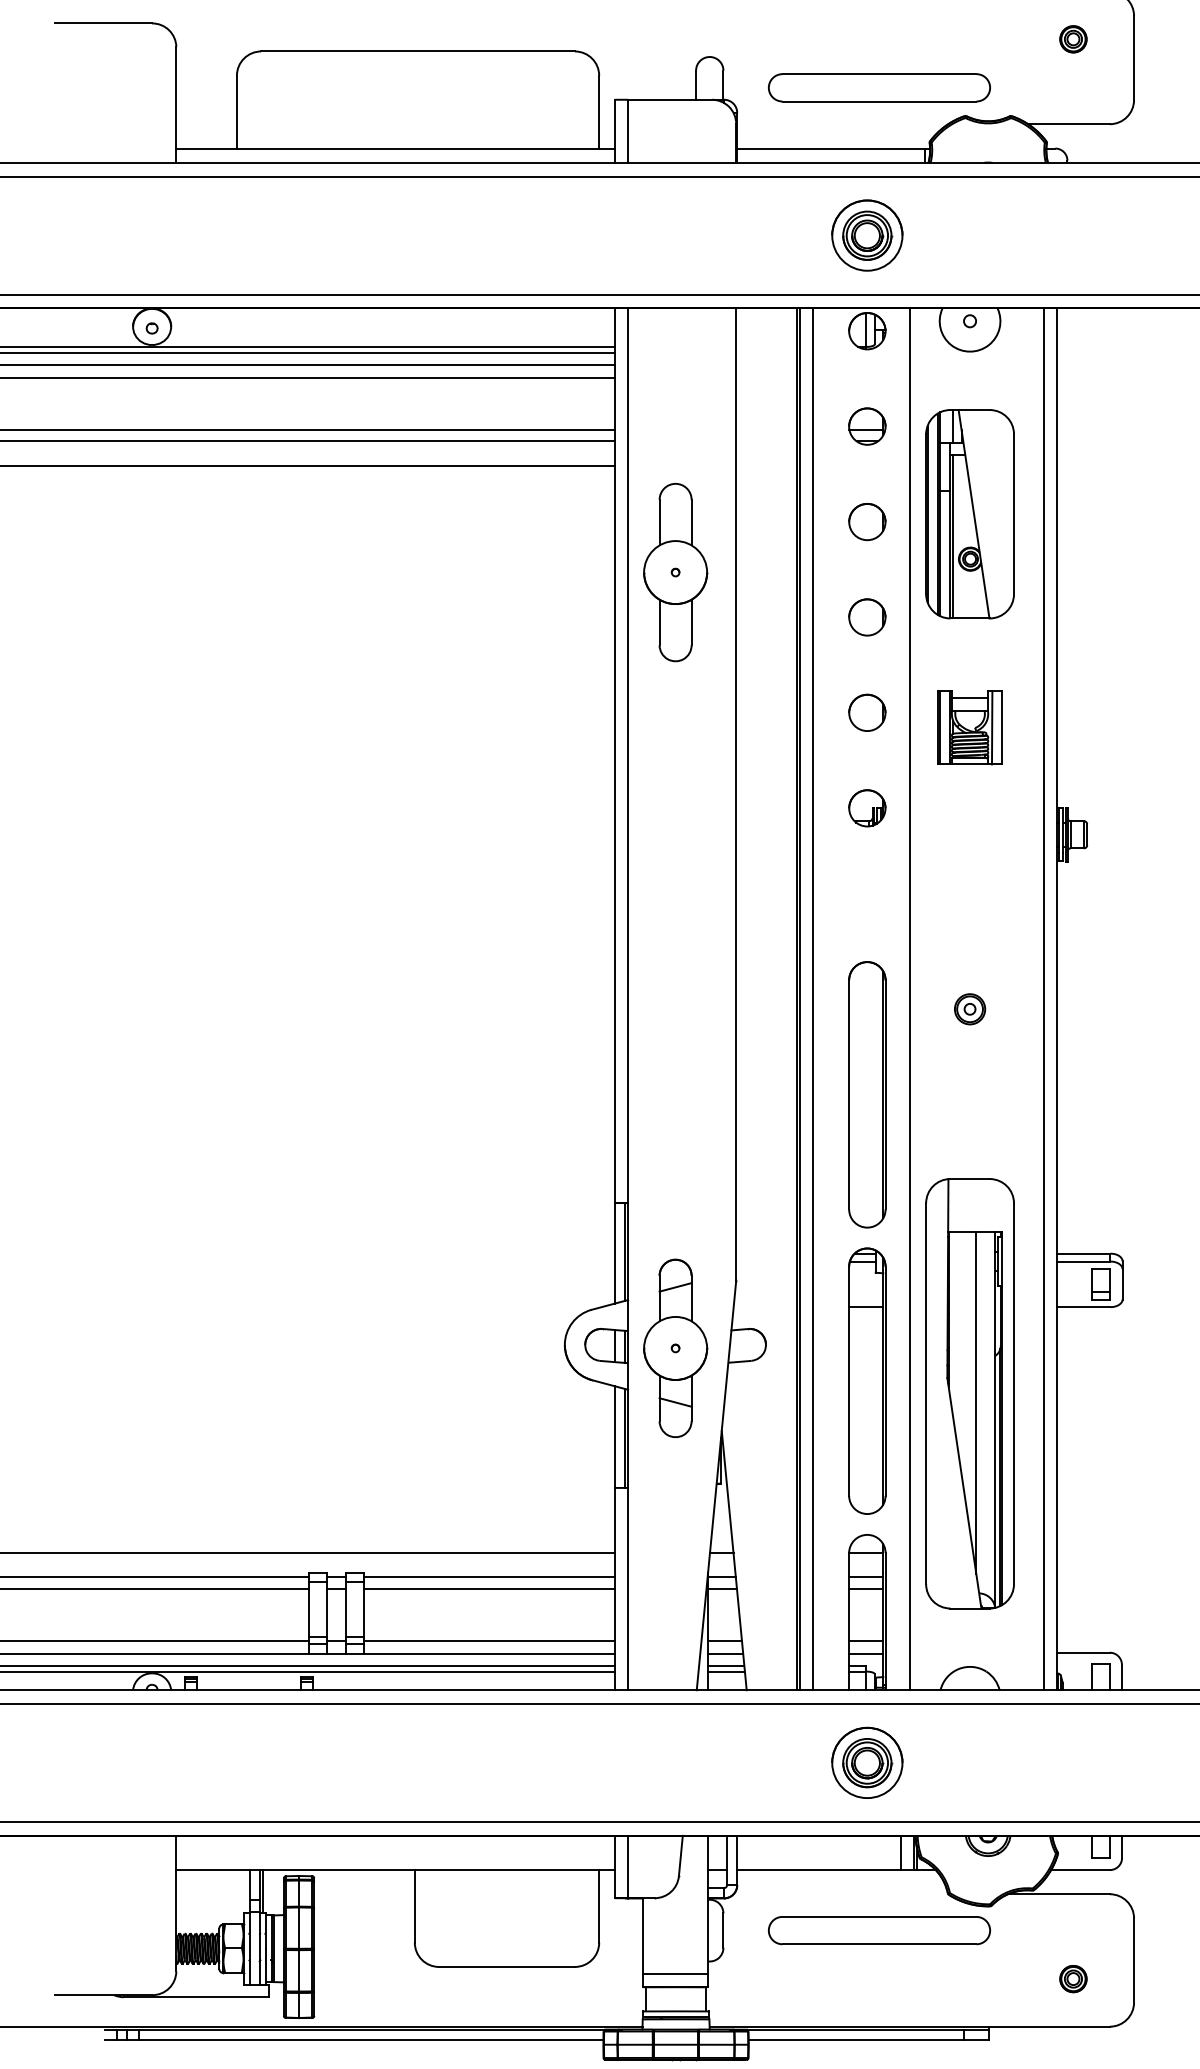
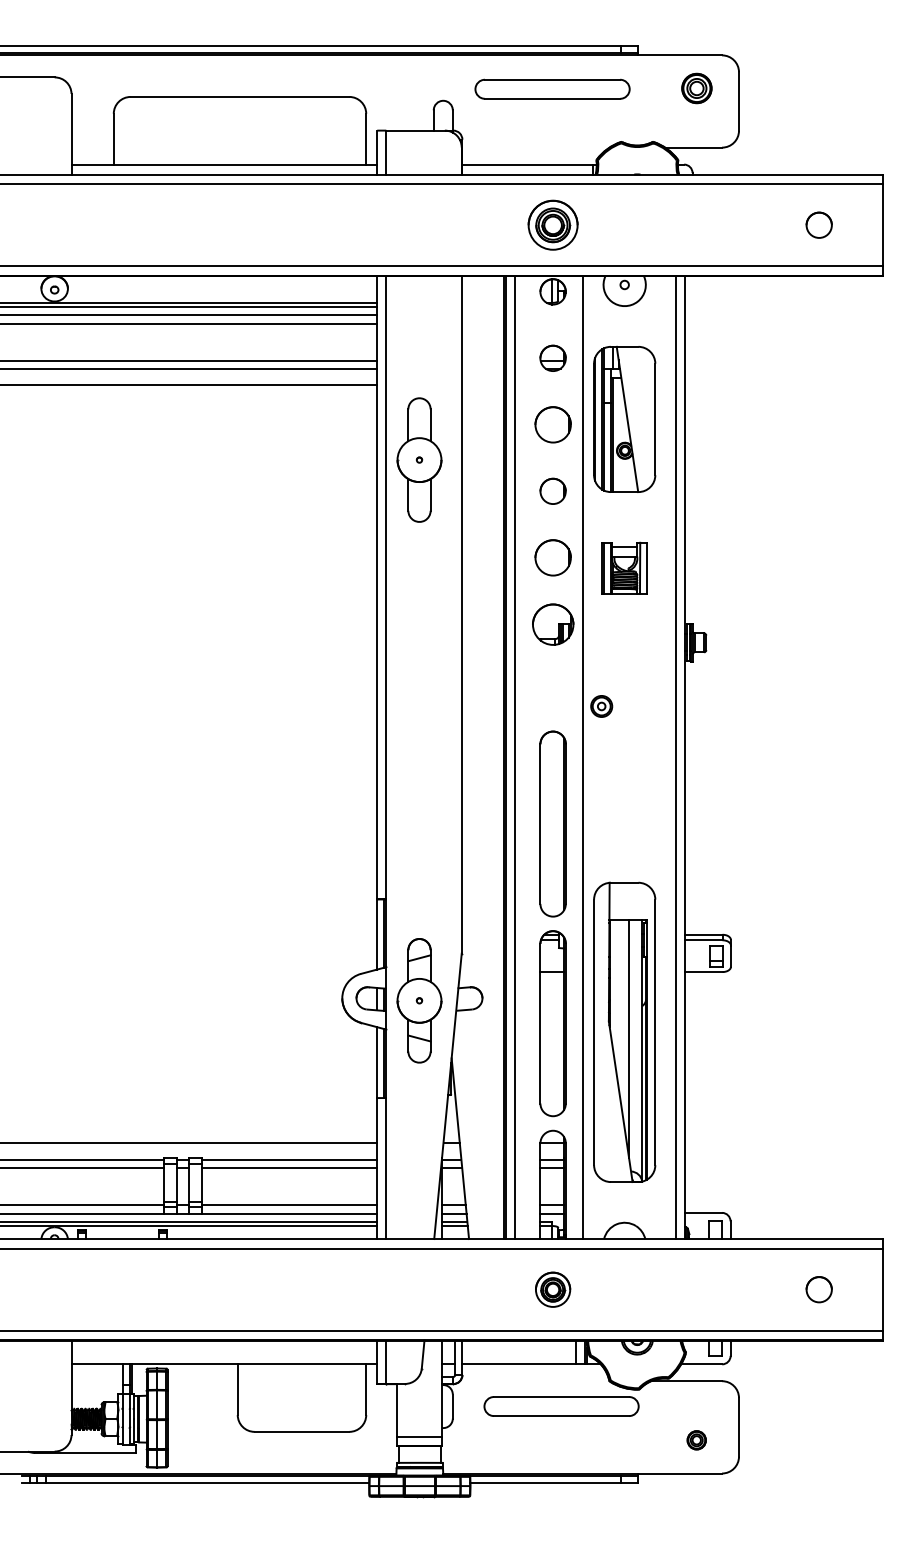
part: (1073, 39) -> (696, 88), size x1.6
part: (879, 86) -> (552, 88), moved
circle: (866, 521) -> (552, 424), size x1.4
circle: (866, 712) -> (552, 557), size x1.4
part: (866, 807) -> (552, 623), size x1.6
part: (969, 1009) -> (601, 706), moved
part: (866, 1762) -> (552, 1289), size x0.7

